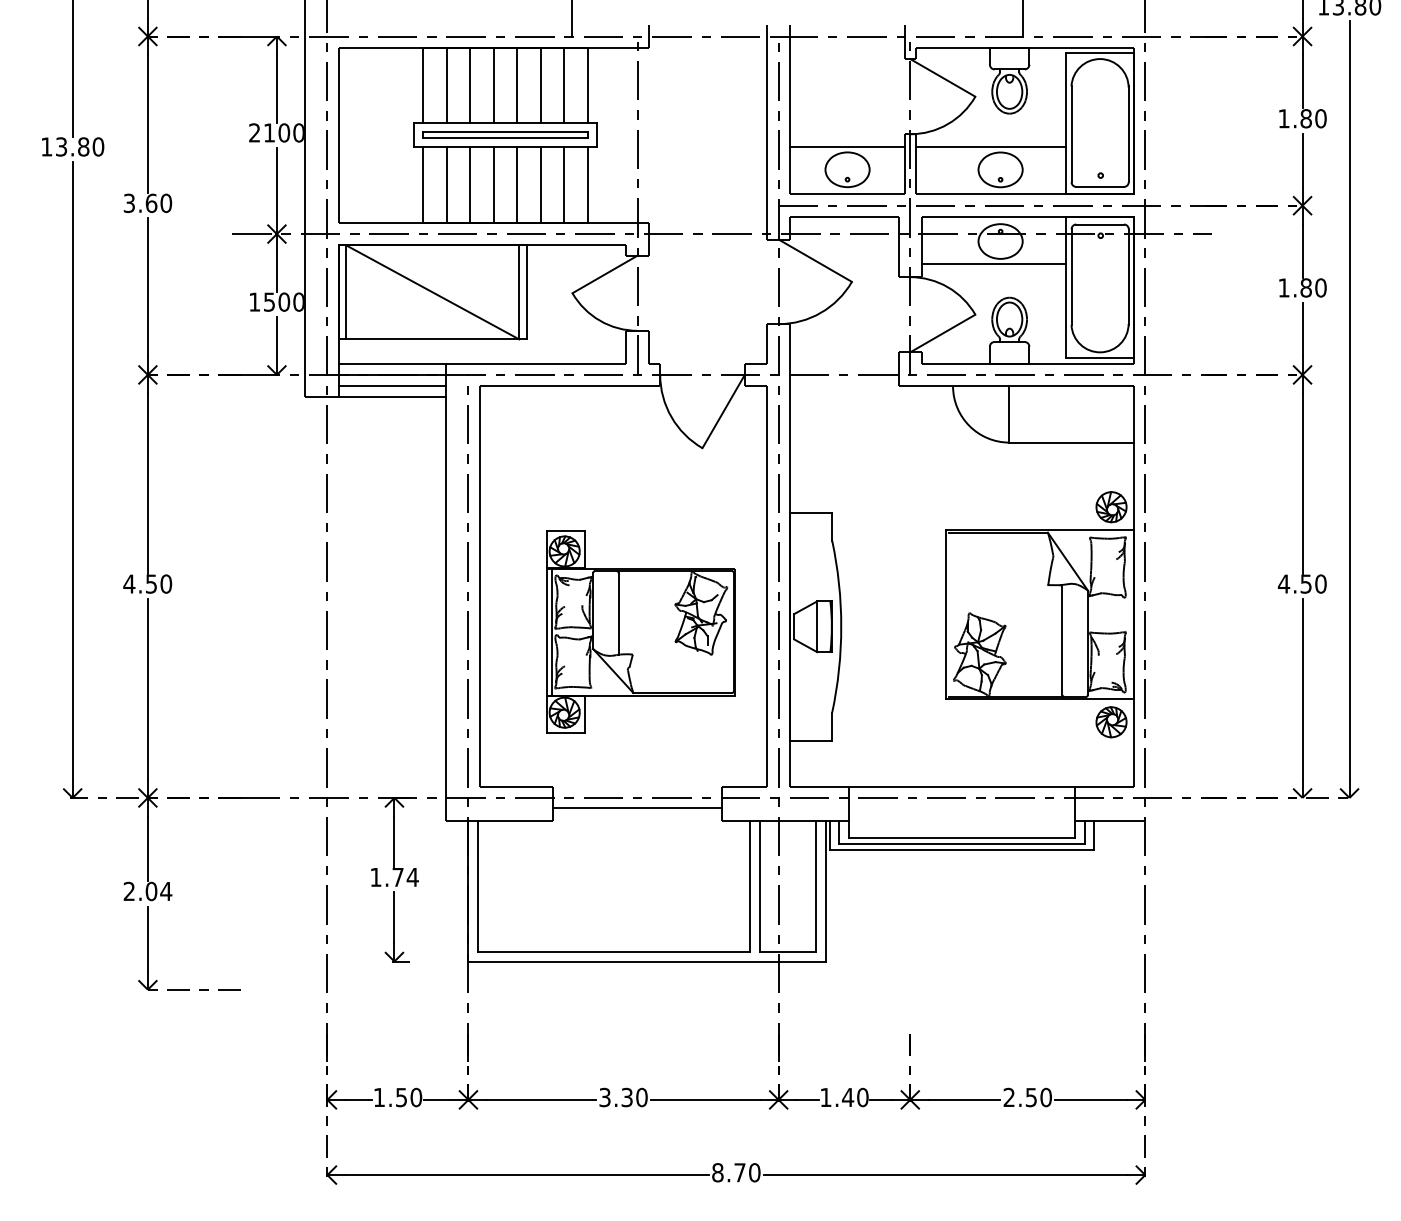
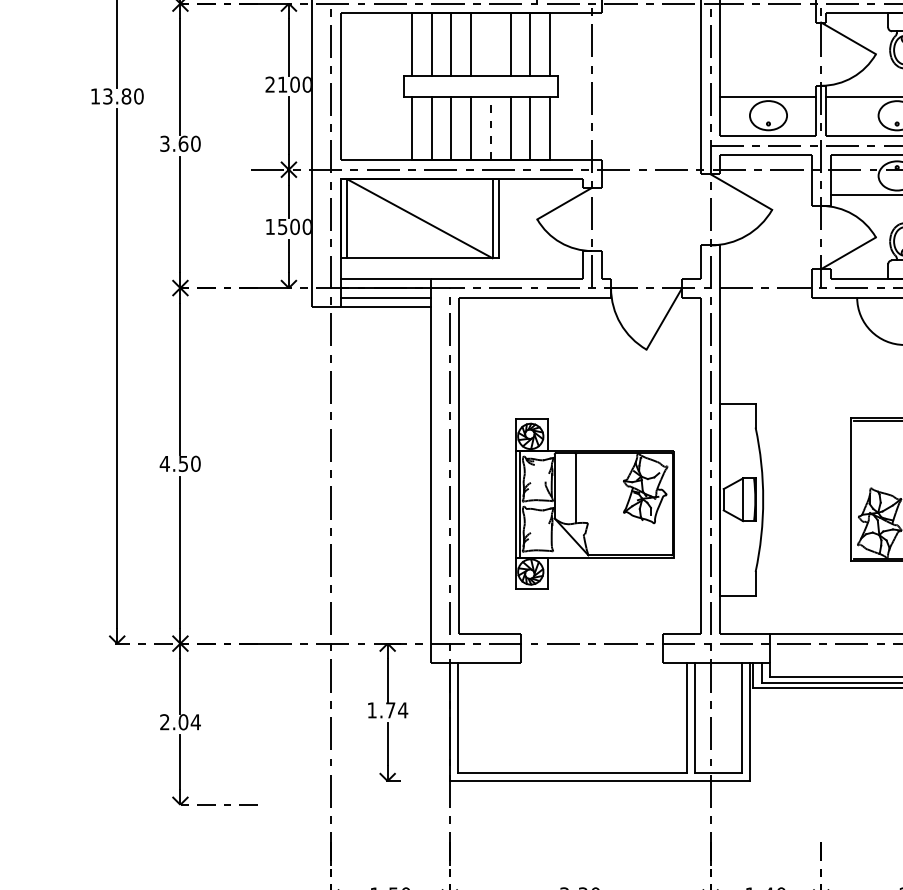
line: (517, 84) -> (491, 43), removed
part: (505, 134) -> (481, 86), removed
line: (517, 185) -> (491, 128), solid -> dashed
line: (637, 808) -> (591, 652), removed

